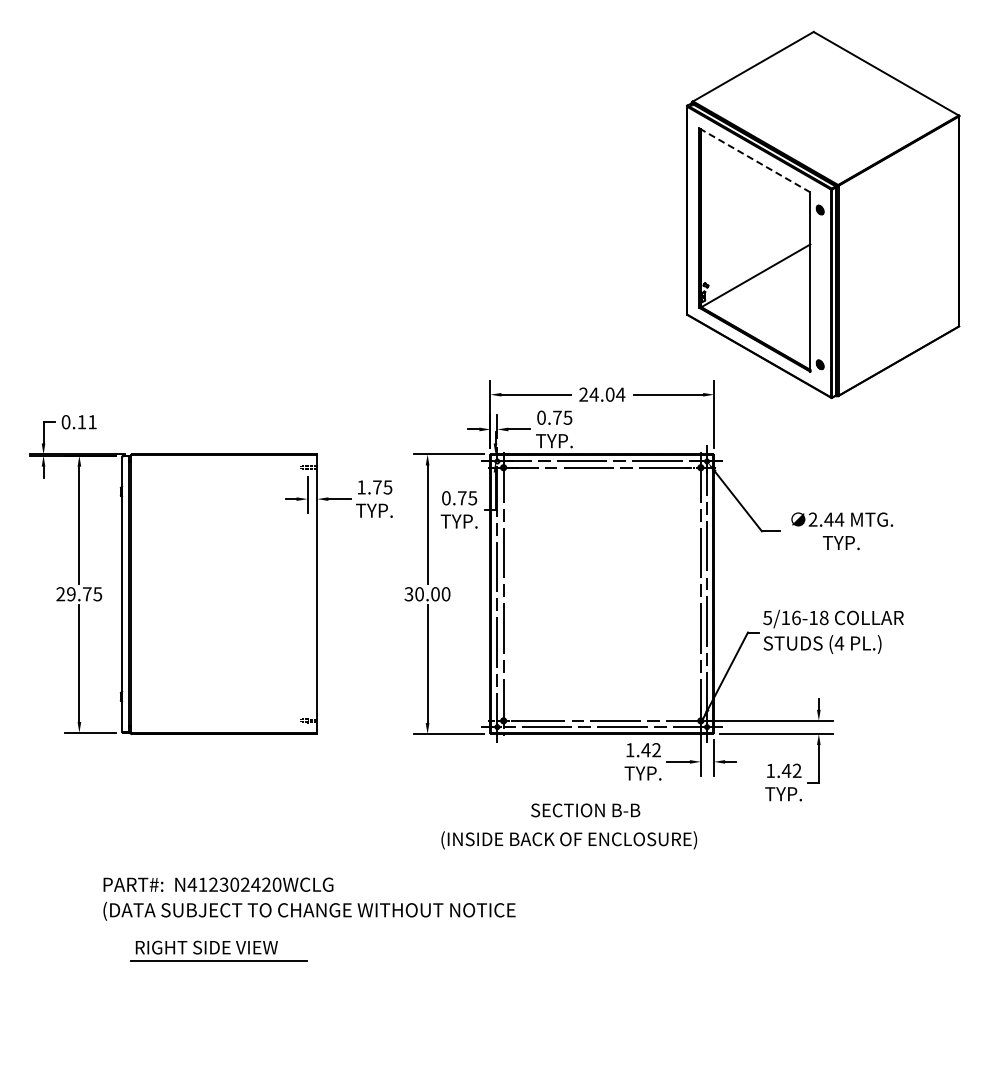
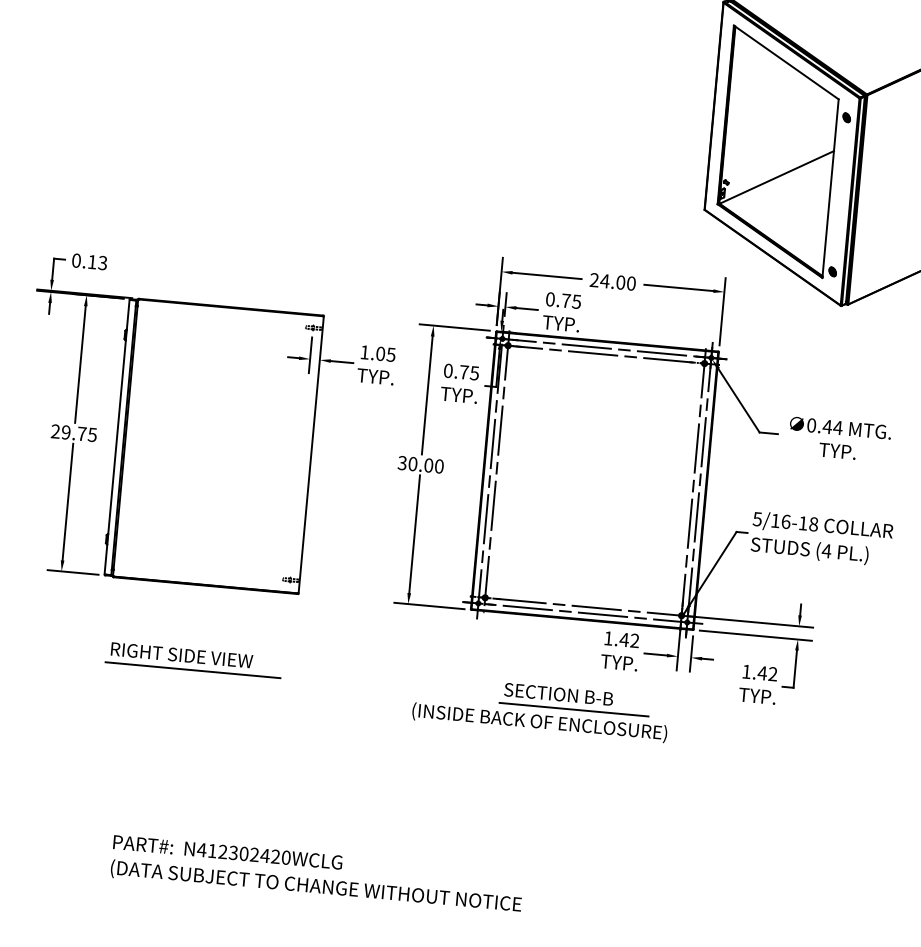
line: (755, 160) -> (786, 62), dashed -> solid
text: (620, 394) -> (631, 283), 24.04 -> 24.00
text: (92, 422) -> (102, 263), 0.11 -> 0.13
text: (377, 487) -> (380, 353), 1.75 -> 1.05
text: (812, 519) -> (811, 425), 2.44 -> 0.44
line: (601, 824) -> (573, 709), added
text: (309, 898) -> (317, 874), moved
part: (218, 950) -> (193, 659), moved

